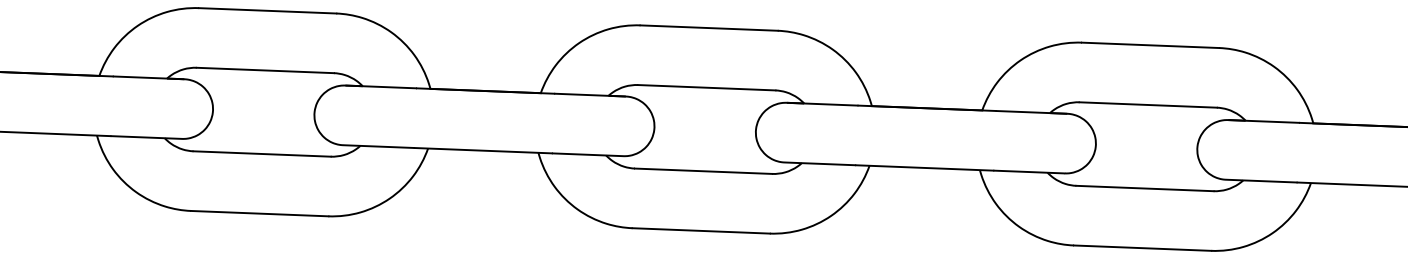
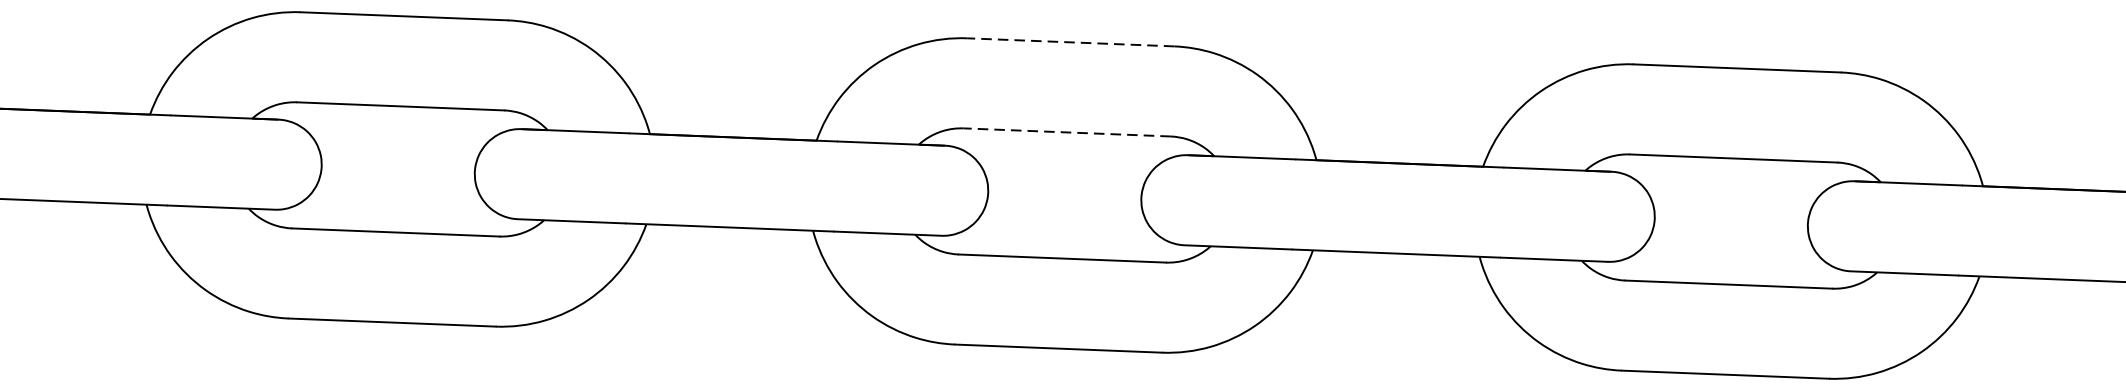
line: (709, 28) -> (1071, 43), solid -> dashed
line: (706, 87) -> (1066, 132), solid -> dashed

